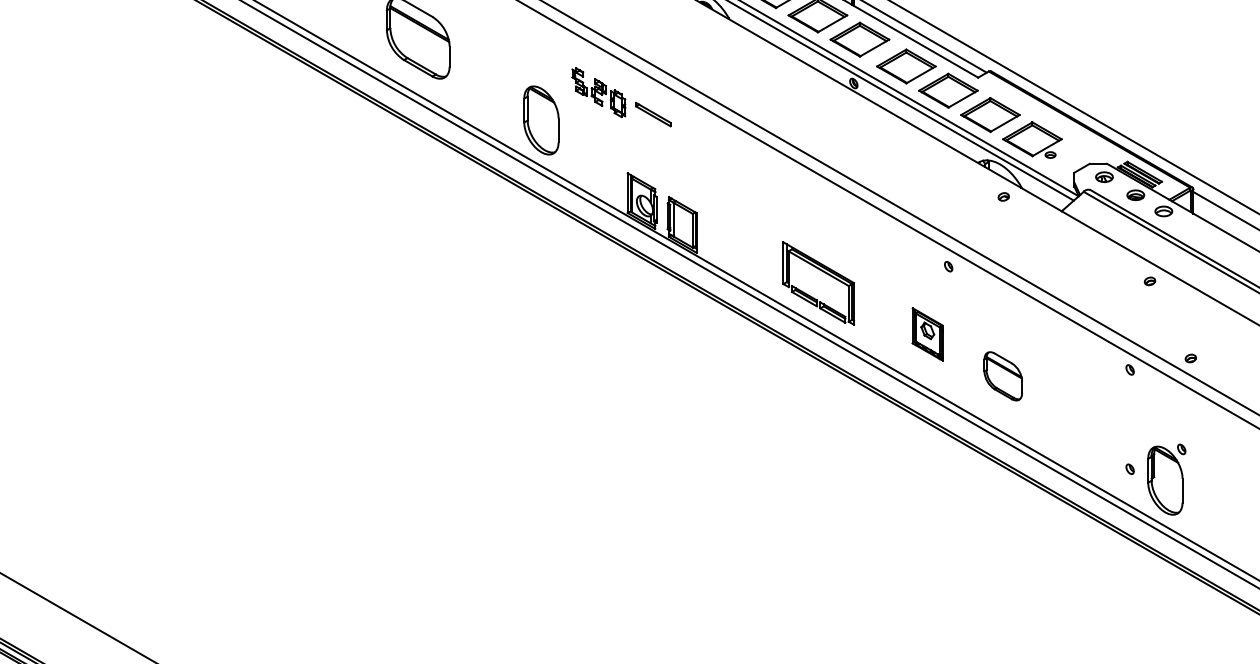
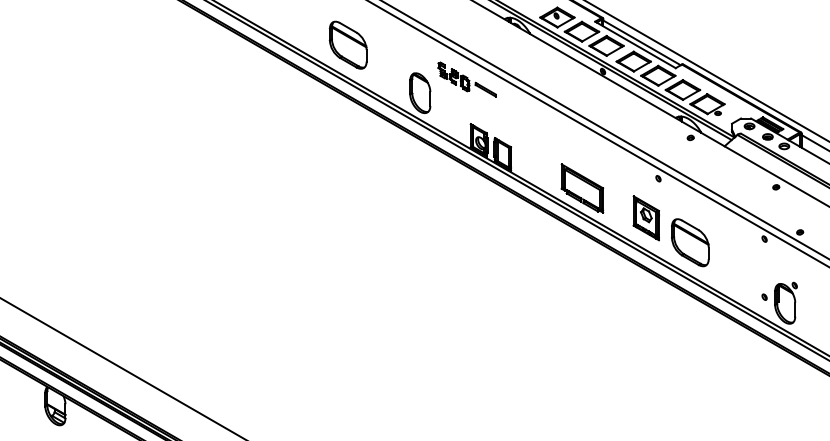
part: (926, 334) -> (645, 218), size x1.43
part: (1003, 375) -> (690, 242), size x1.67

